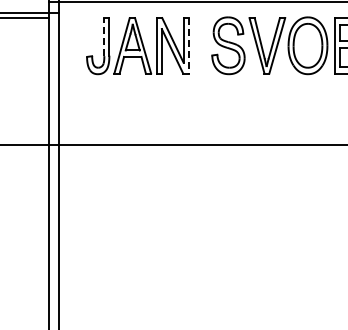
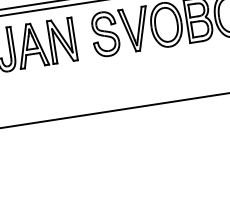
line: (104, 36) -> (8, 41), dashed -> solid
line: (188, 45) -> (74, 38), dashed -> solid

